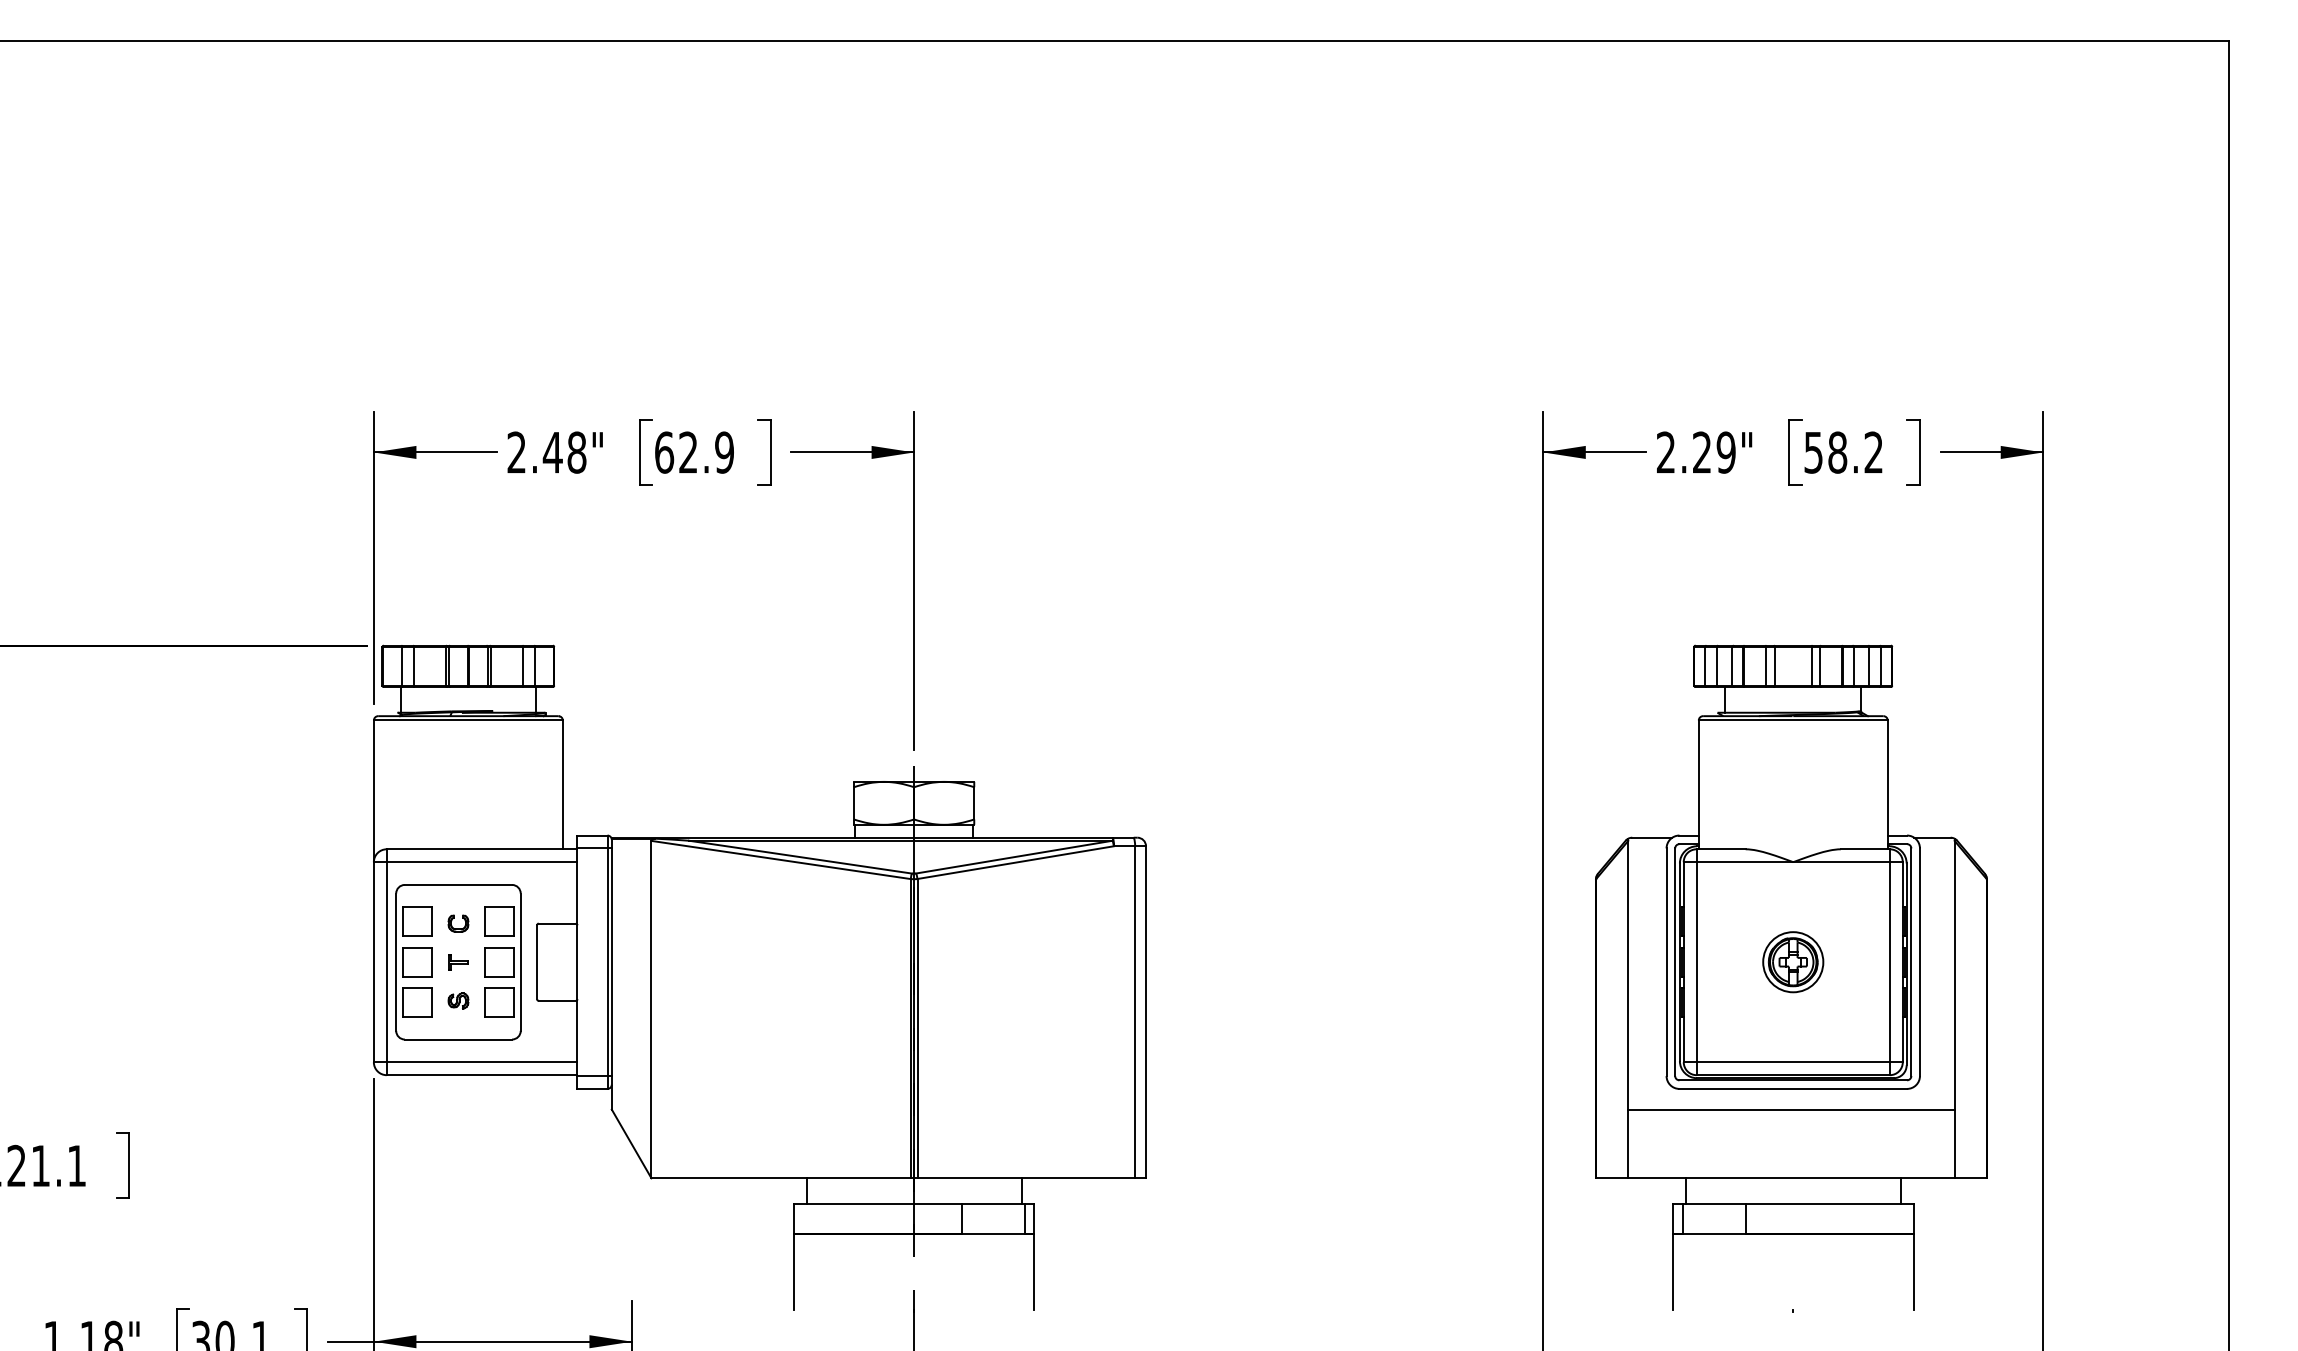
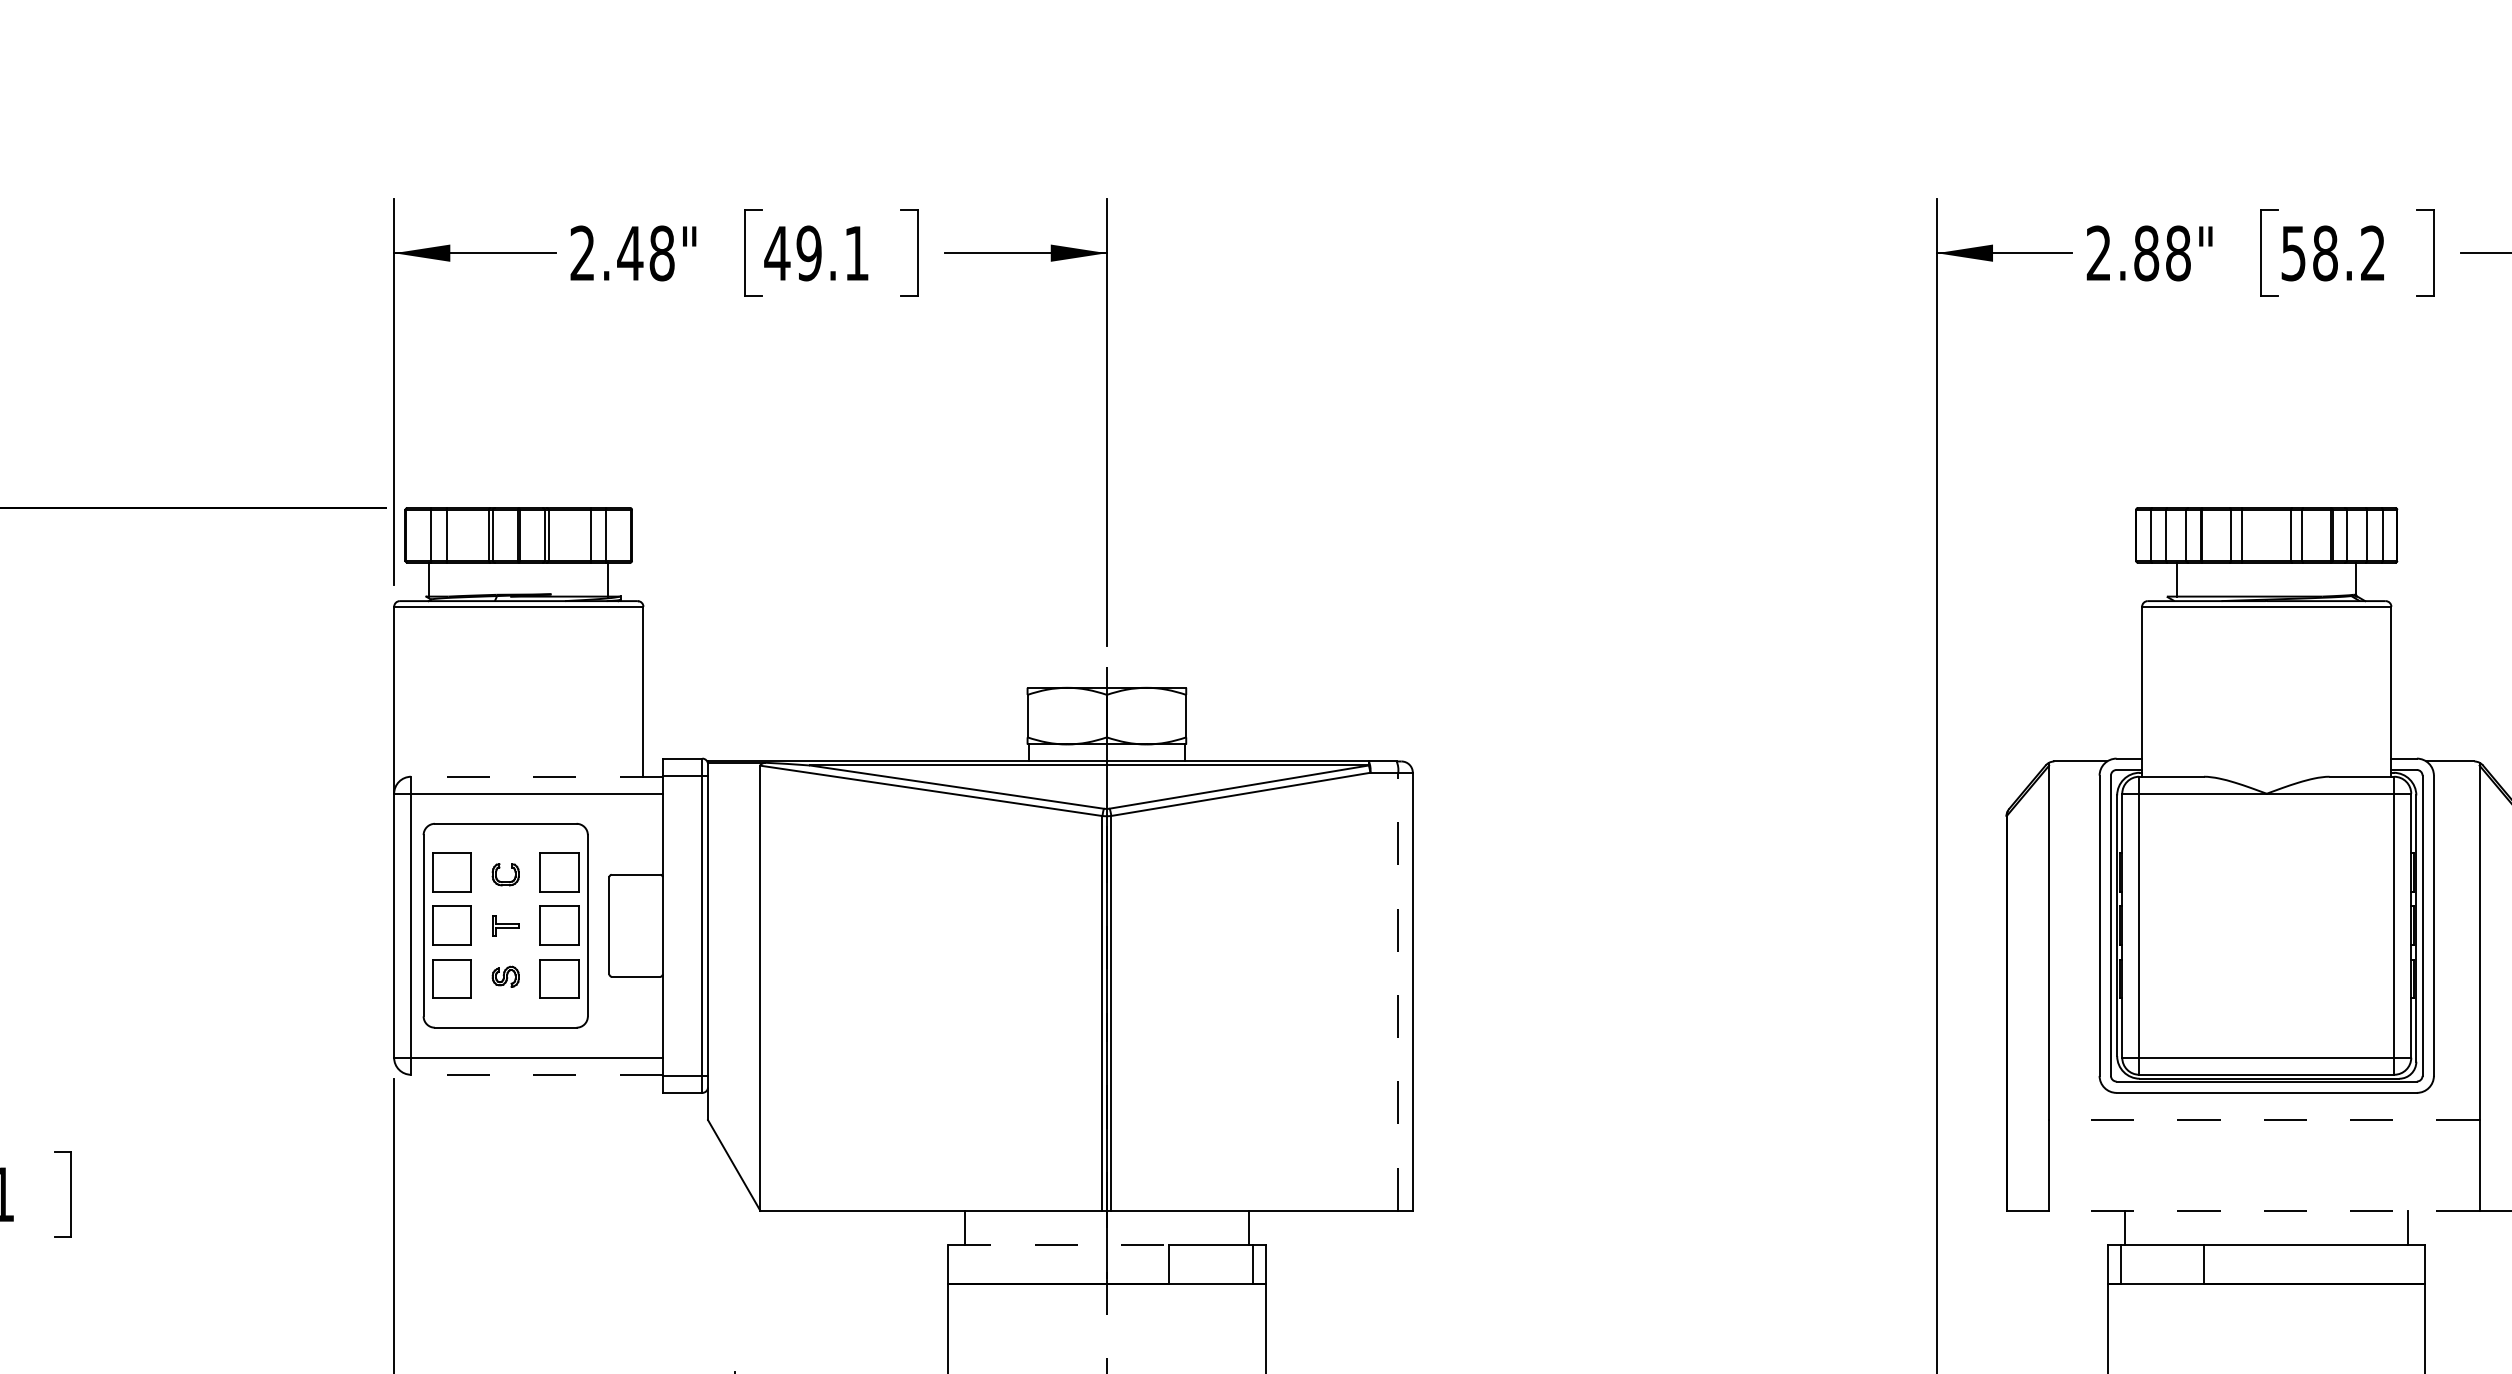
text: (693, 452) -> (815, 253), 62.9 -> 49.1
text: (1713, 452) -> (2161, 253), 2.29" -> 2.88"
line: (481, 849) -> (536, 777), solid -> dashed
part: (1793, 962) -> (2267, 926), removed
line: (1134, 1011) -> (1397, 990), solid -> dashed
line: (481, 1075) -> (536, 1075), solid -> dashed
line: (1790, 1109) -> (2263, 1120), solid -> dashed
line: (1790, 1178) -> (2263, 1211), solid -> dashed
line: (877, 1204) -> (1058, 1245), solid -> dashed

